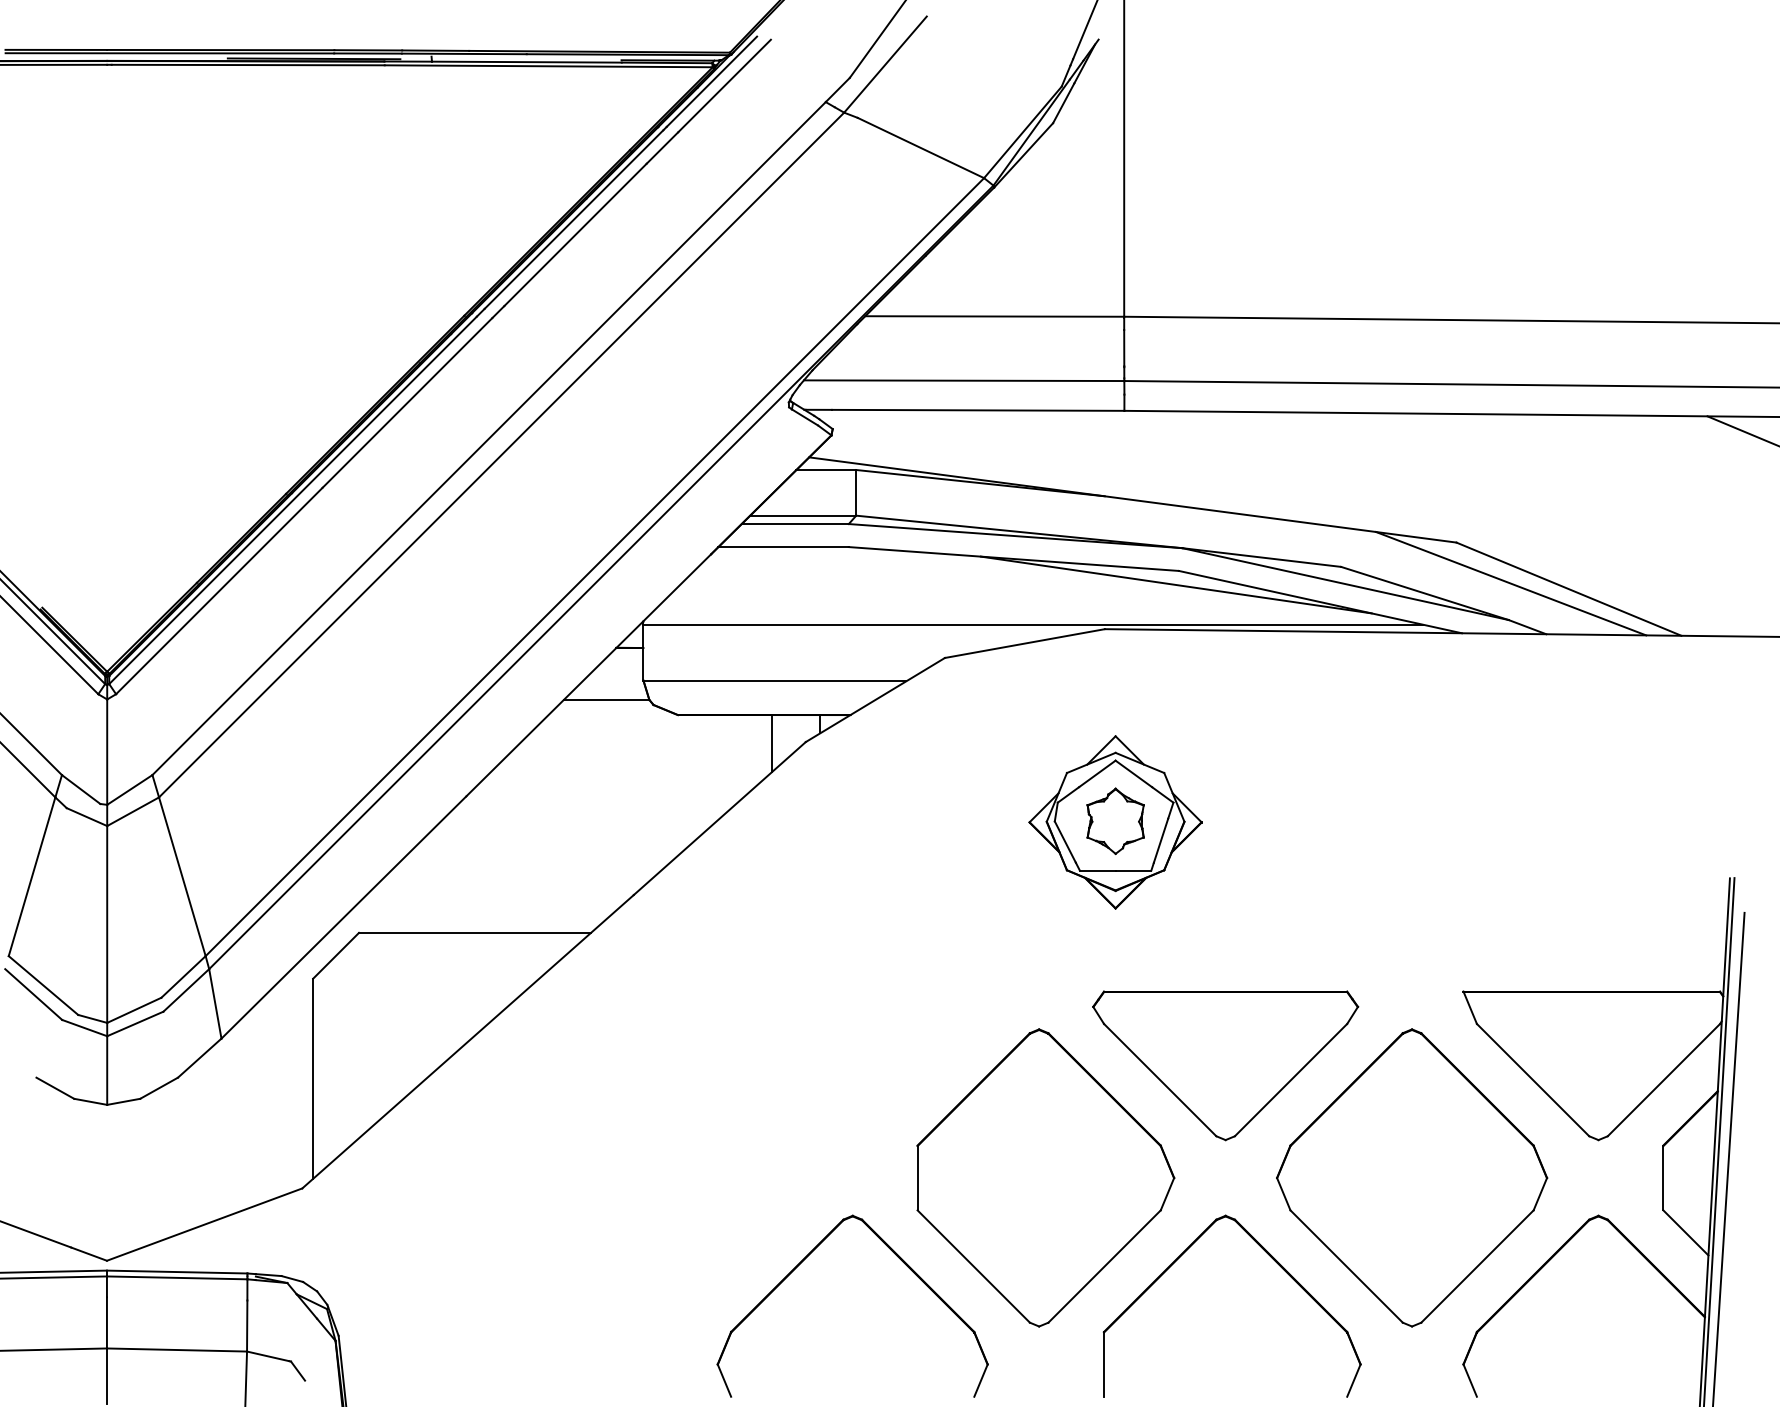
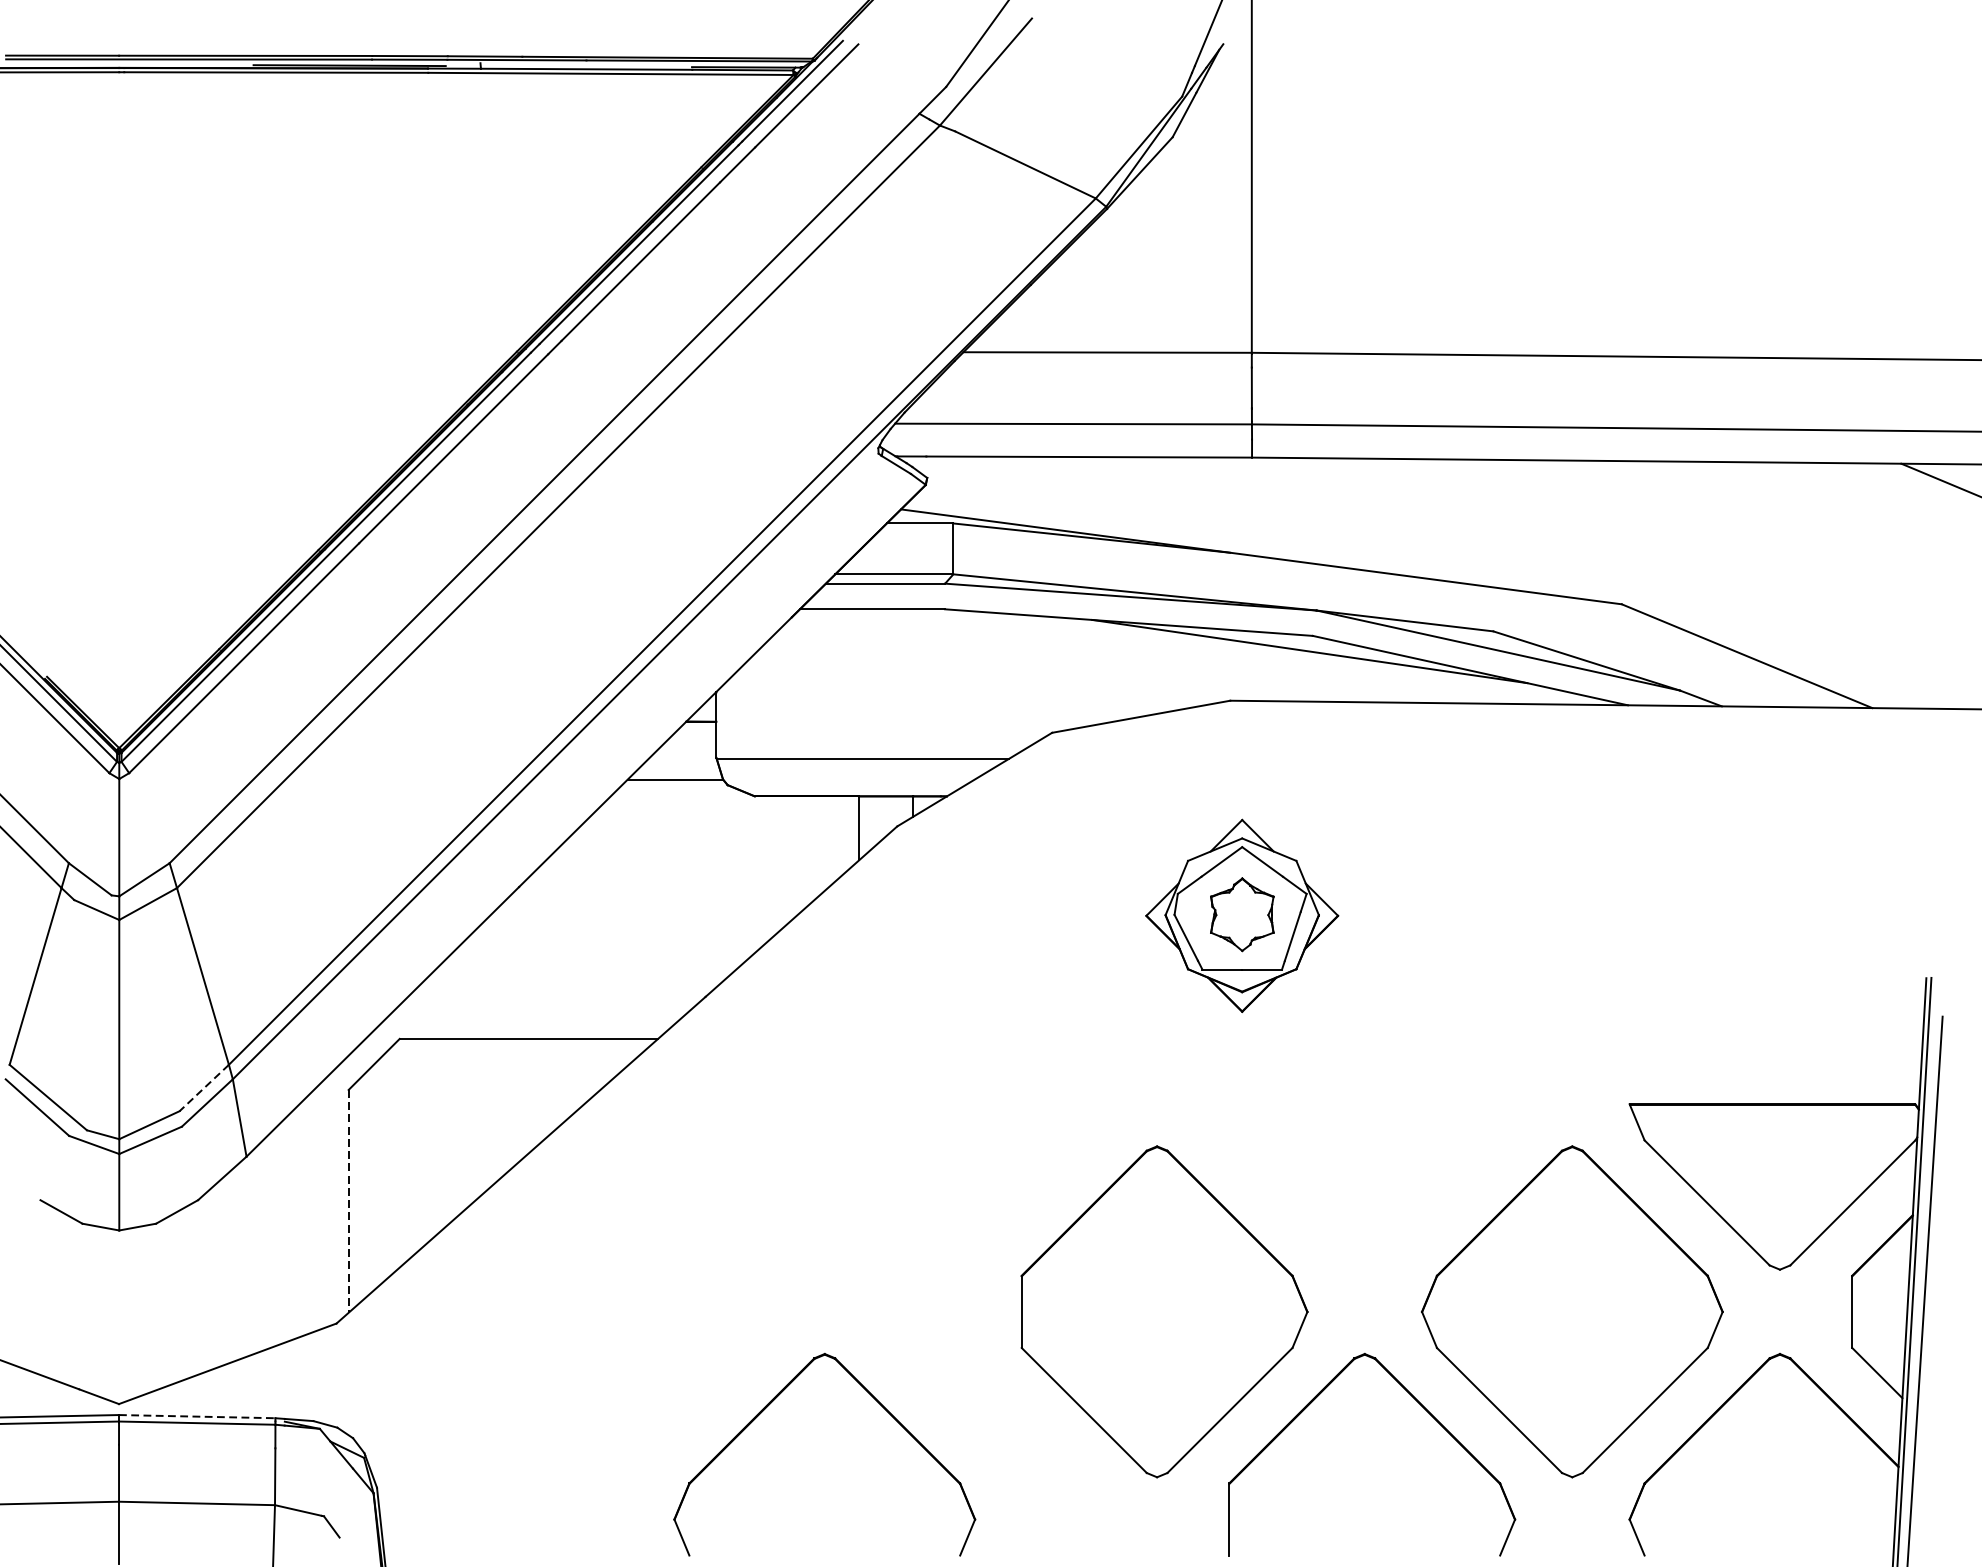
line: (1511, 583) -> (1683, 649), removed
line: (1033, 624) -> (1150, 695), removed
line: (183, 977) -> (204, 1088), solid -> dashed
part: (1225, 1065) -> (1364, 1186), removed
line: (313, 1079) -> (349, 1202), solid -> dashed
part: (806, 1258) -> (773, 1401), moved
line: (177, 1272) -> (197, 1417), solid -> dashed

